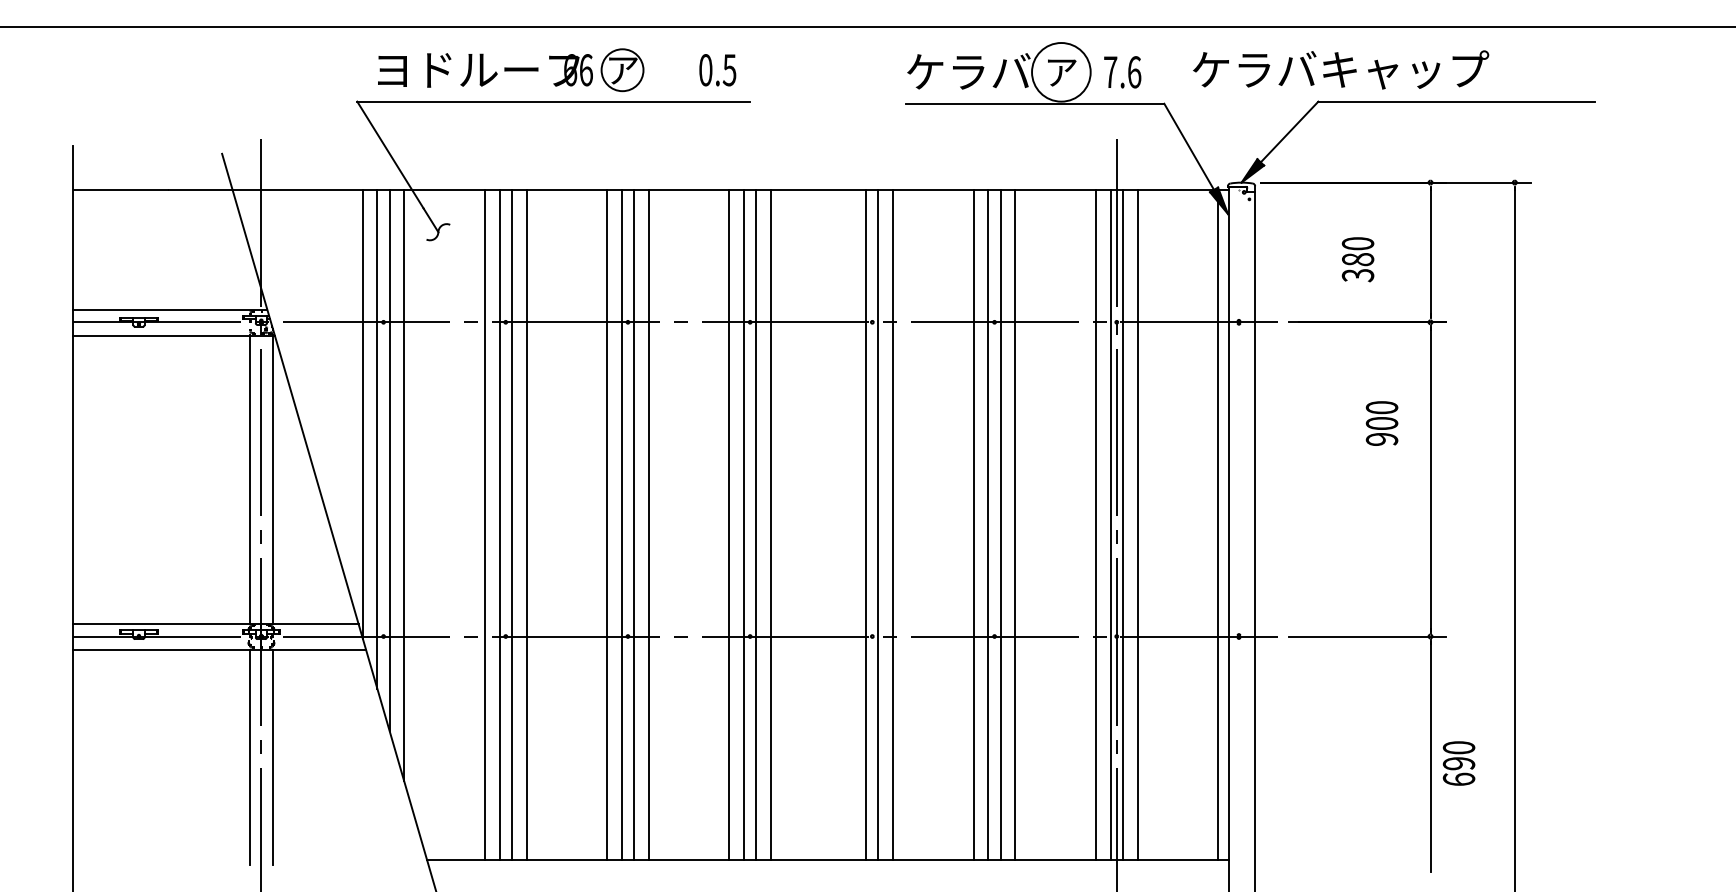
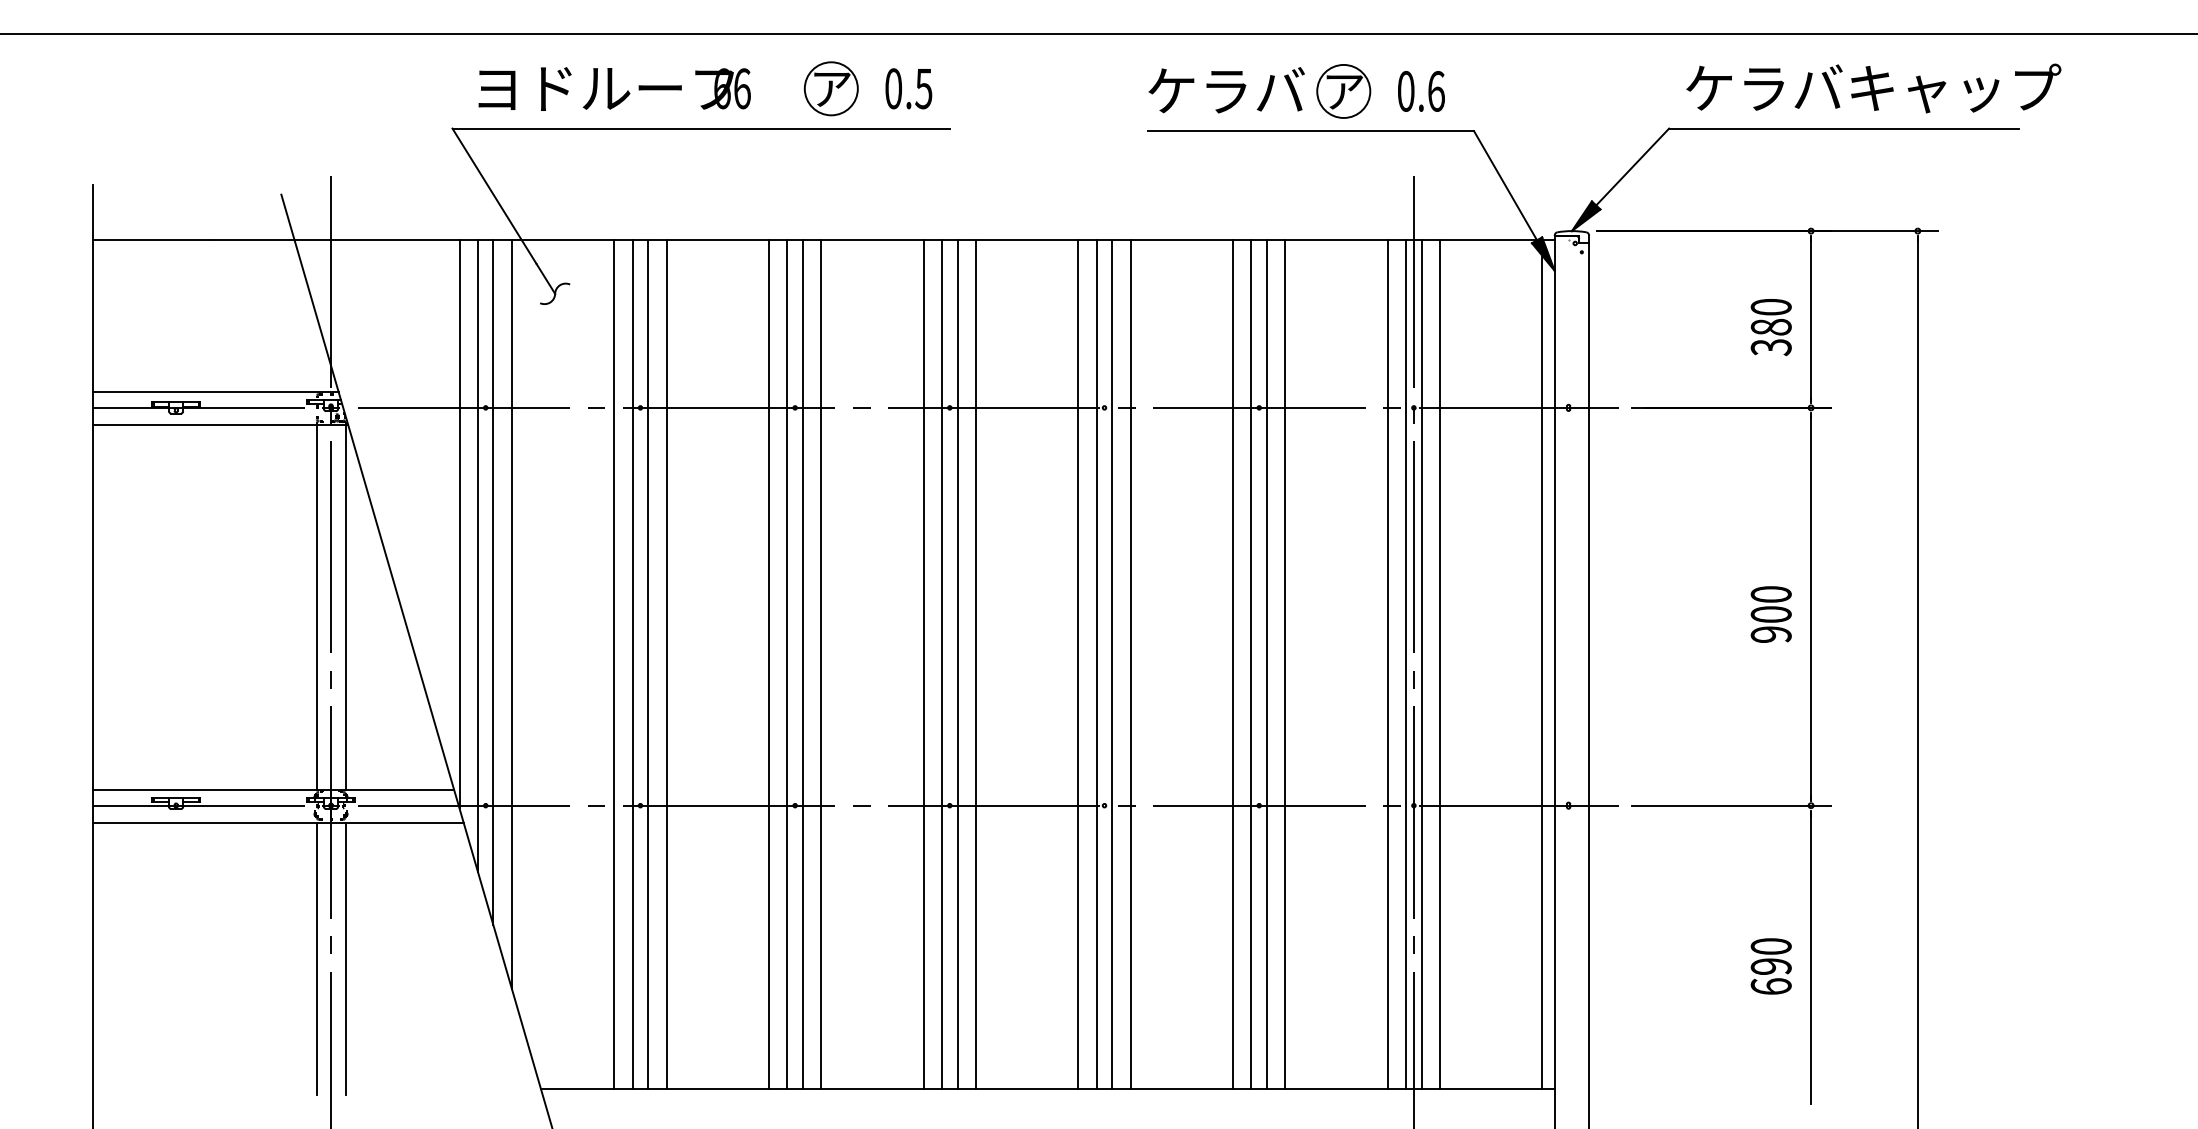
text: (1341, 69) -> (1874, 87), moved
part: (622, 70) -> (831, 89), moved
circle: (1061, 72) -> (1343, 91), size x0.71
text: (1110, 72) -> (1405, 91), 7.6 -> 0.6
text: (1357, 259) -> (1770, 327), moved
text: (1381, 423) -> (1770, 614), moved
line: (851, 524) -> (1078, 663), added
text: (1458, 763) -> (1770, 966), moved

